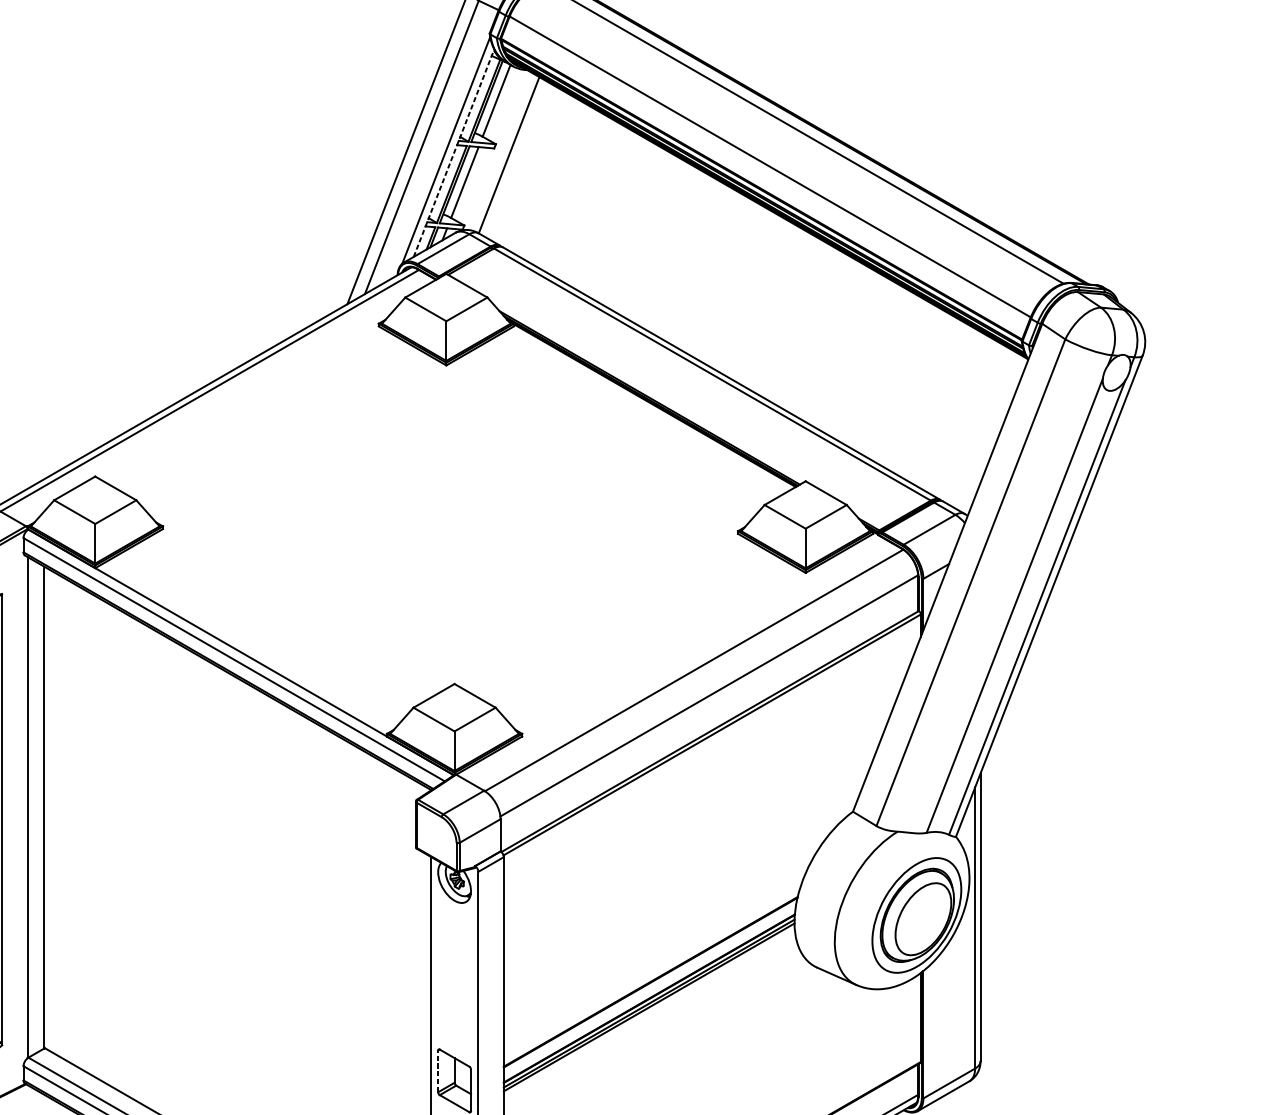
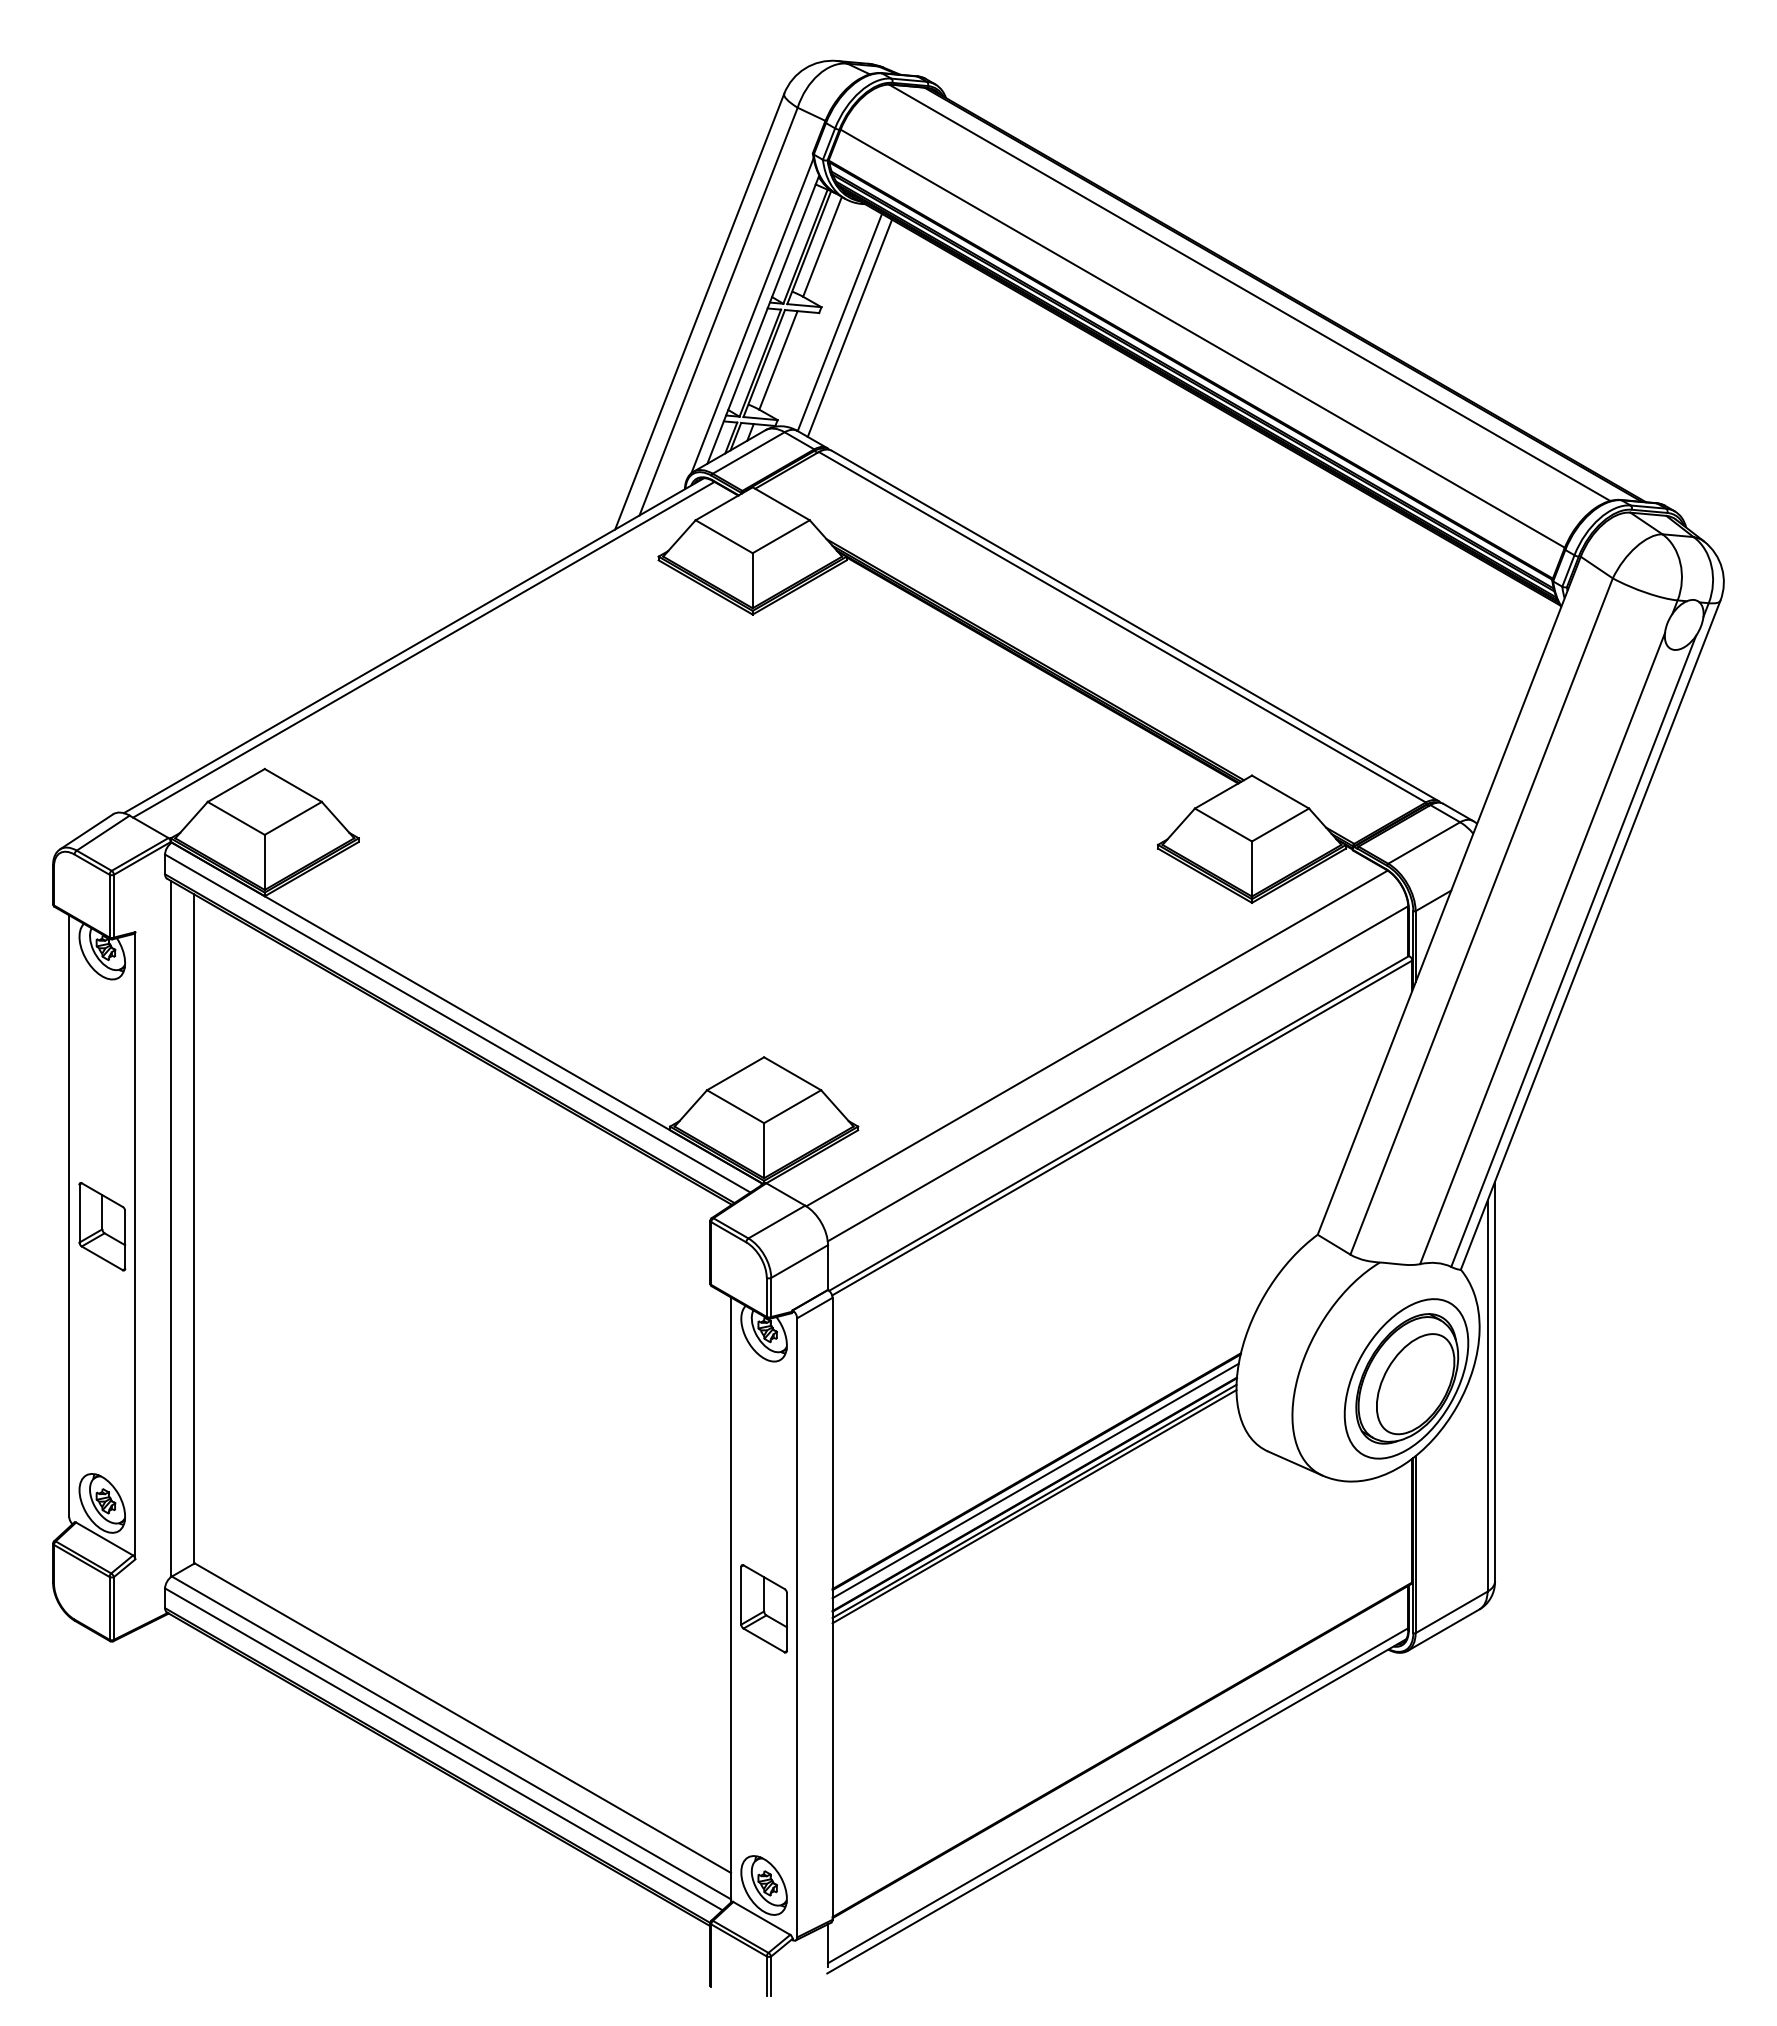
line: (454, 153) -> (763, 320), dashed -> solid
line: (516, 158) -> (849, 327), added
line: (649, 988) -> (1035, 1480), added
line: (438, 1071) -> (741, 1595), dashed -> solid

